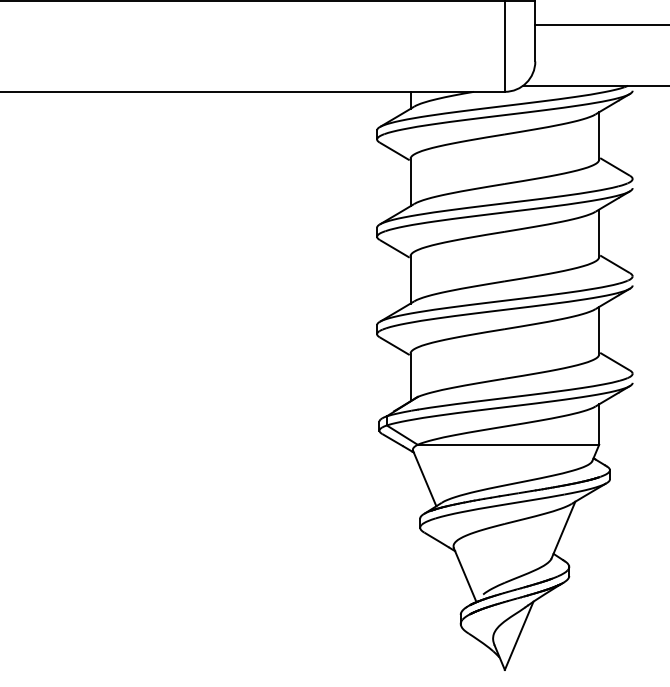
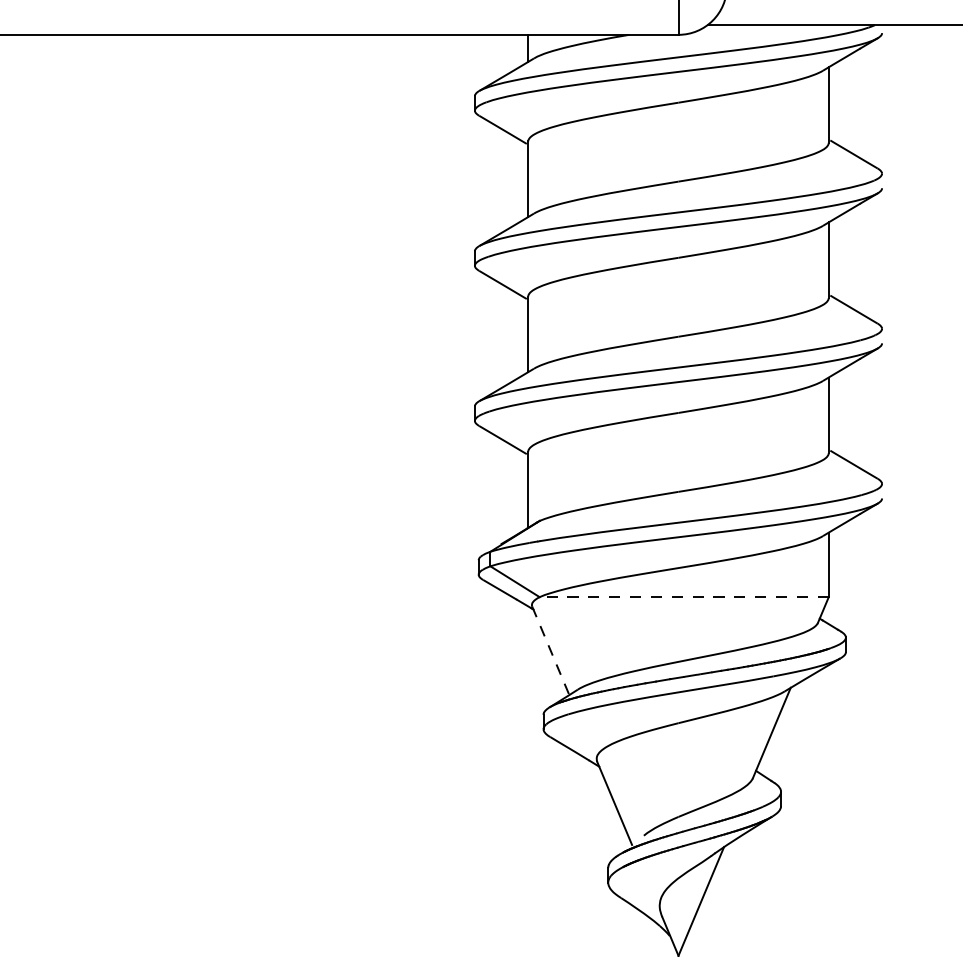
line: (508, 444) -> (684, 596), solid -> dashed
line: (424, 479) -> (550, 652), solid -> dashed

